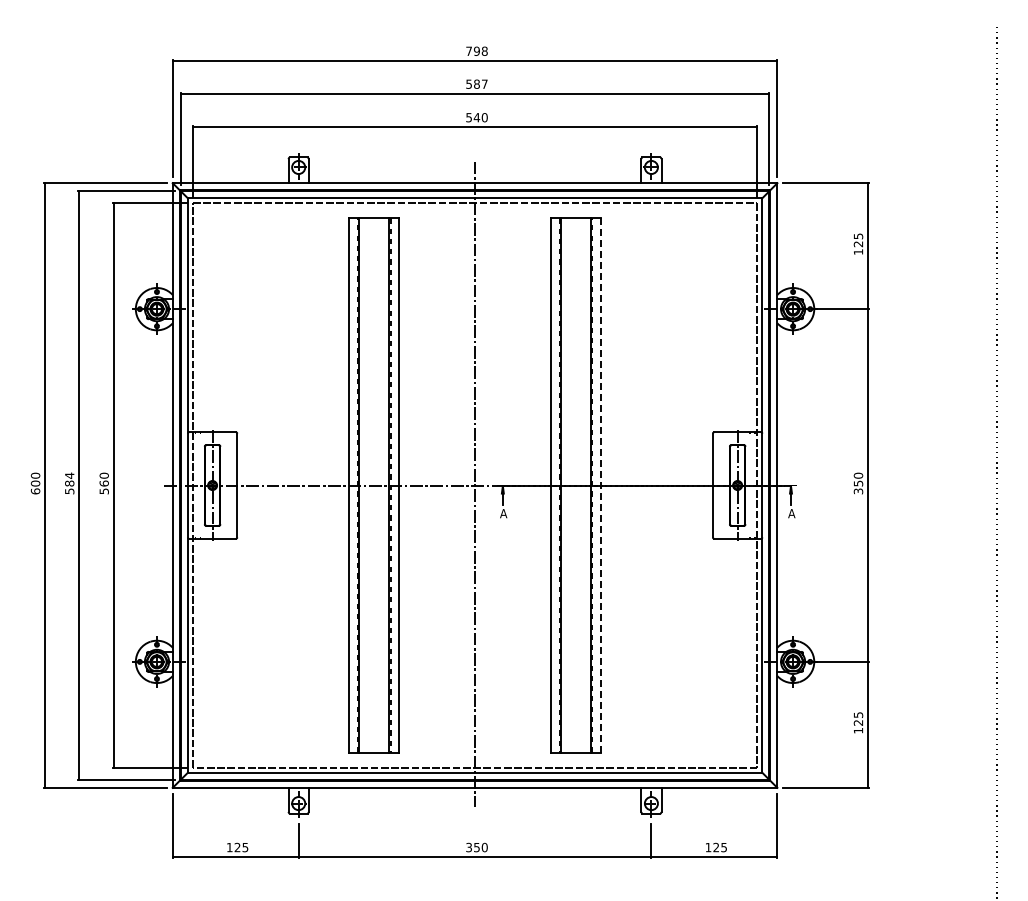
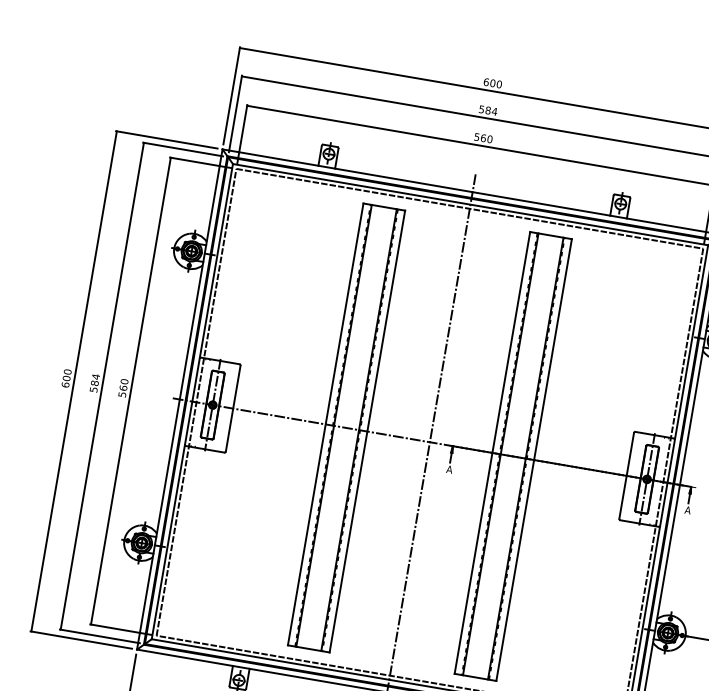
text: (476, 50) -> (492, 82), 798 -> 600
text: (484, 83) -> (494, 111), 587 -> 584
text: (476, 117) -> (483, 138), 540 -> 560
line: (601, 485) -> (534, 460), dashed -> solid

